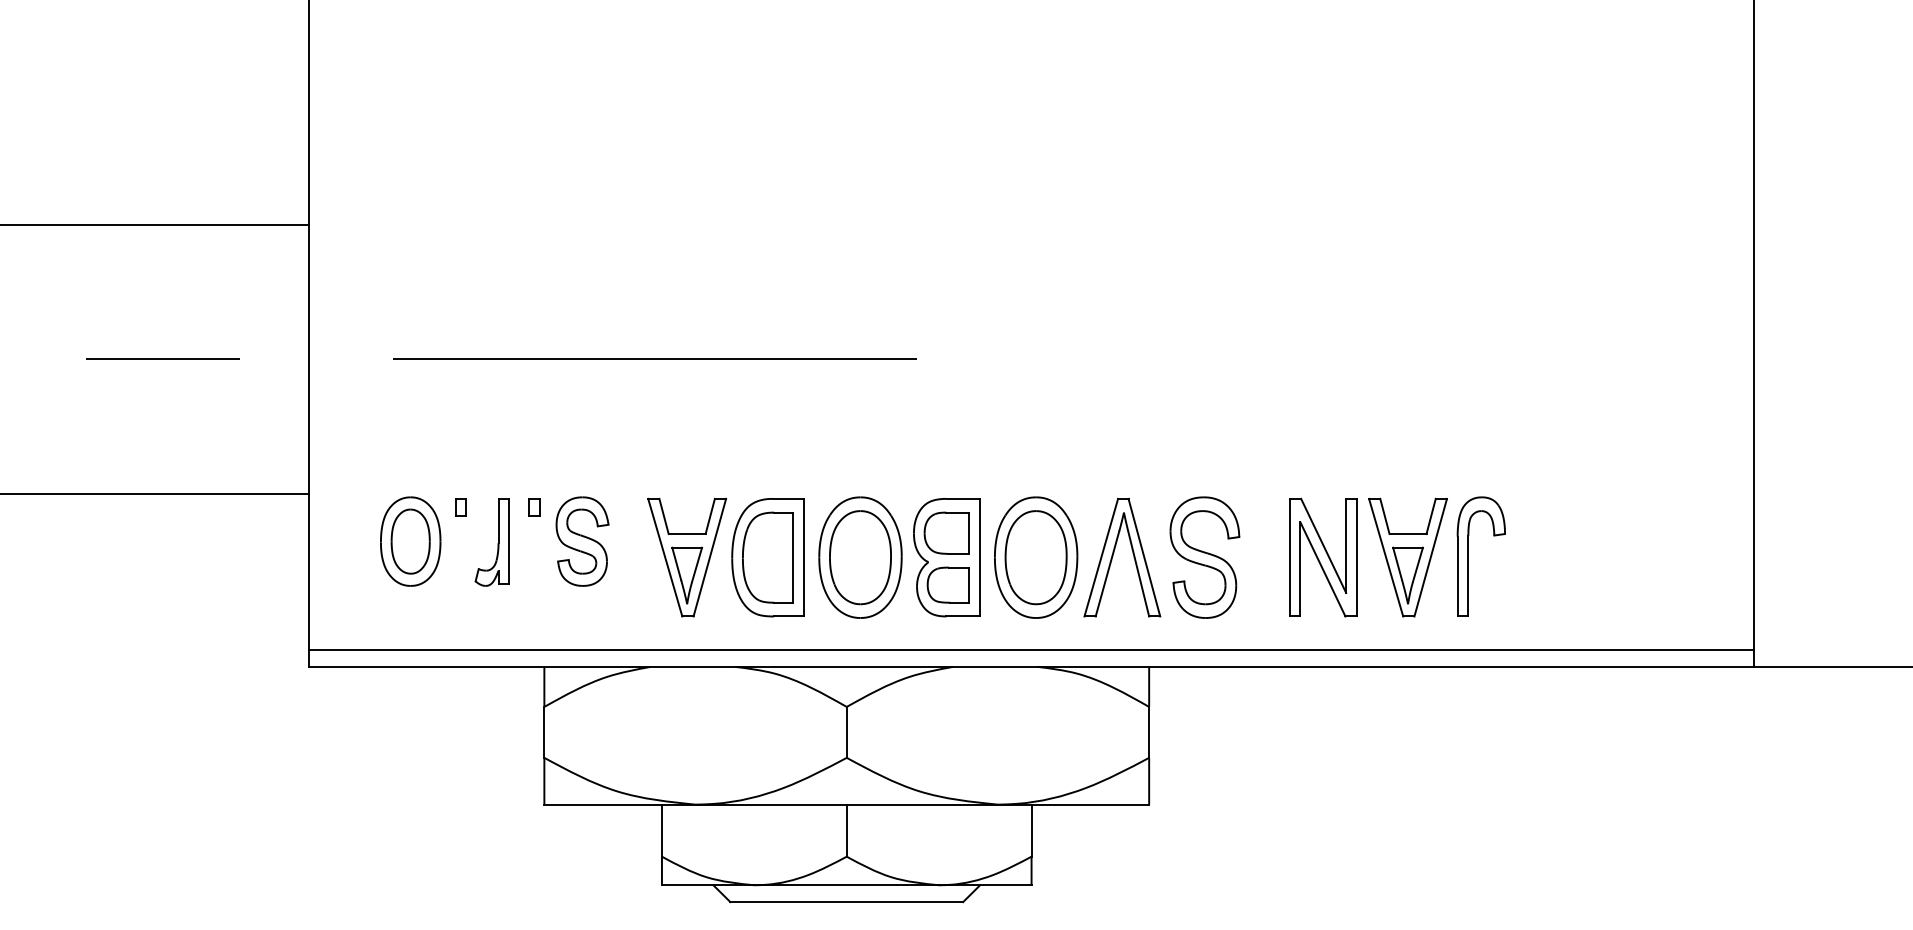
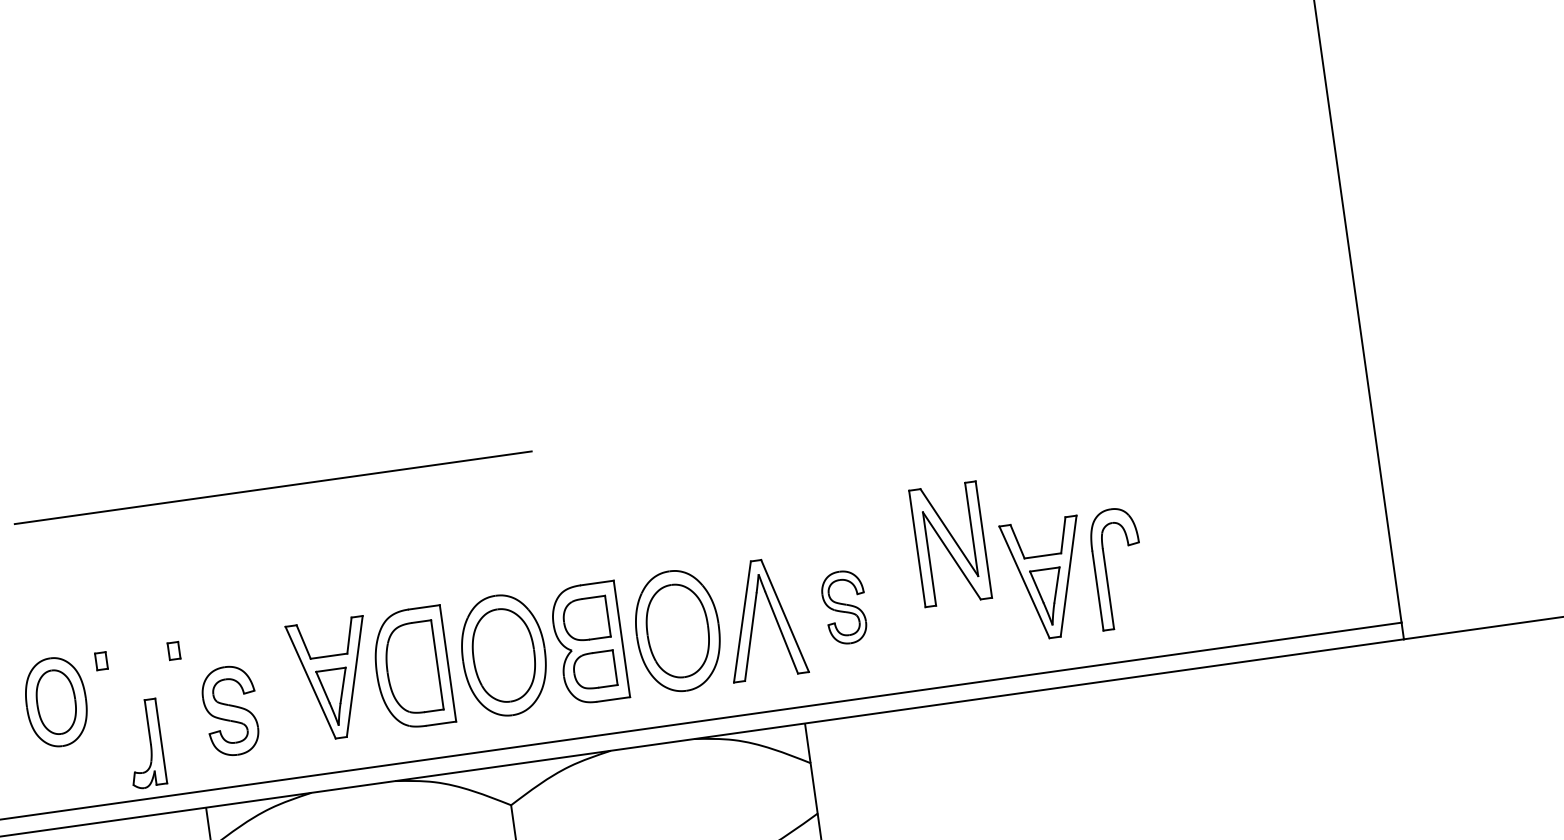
part: (582, 541) -> (231, 710), moved
part: (497, 543) -> (149, 744), moved
part: (1204, 557) -> (844, 607), size x0.6
part: (1323, 557) -> (950, 544), moved

